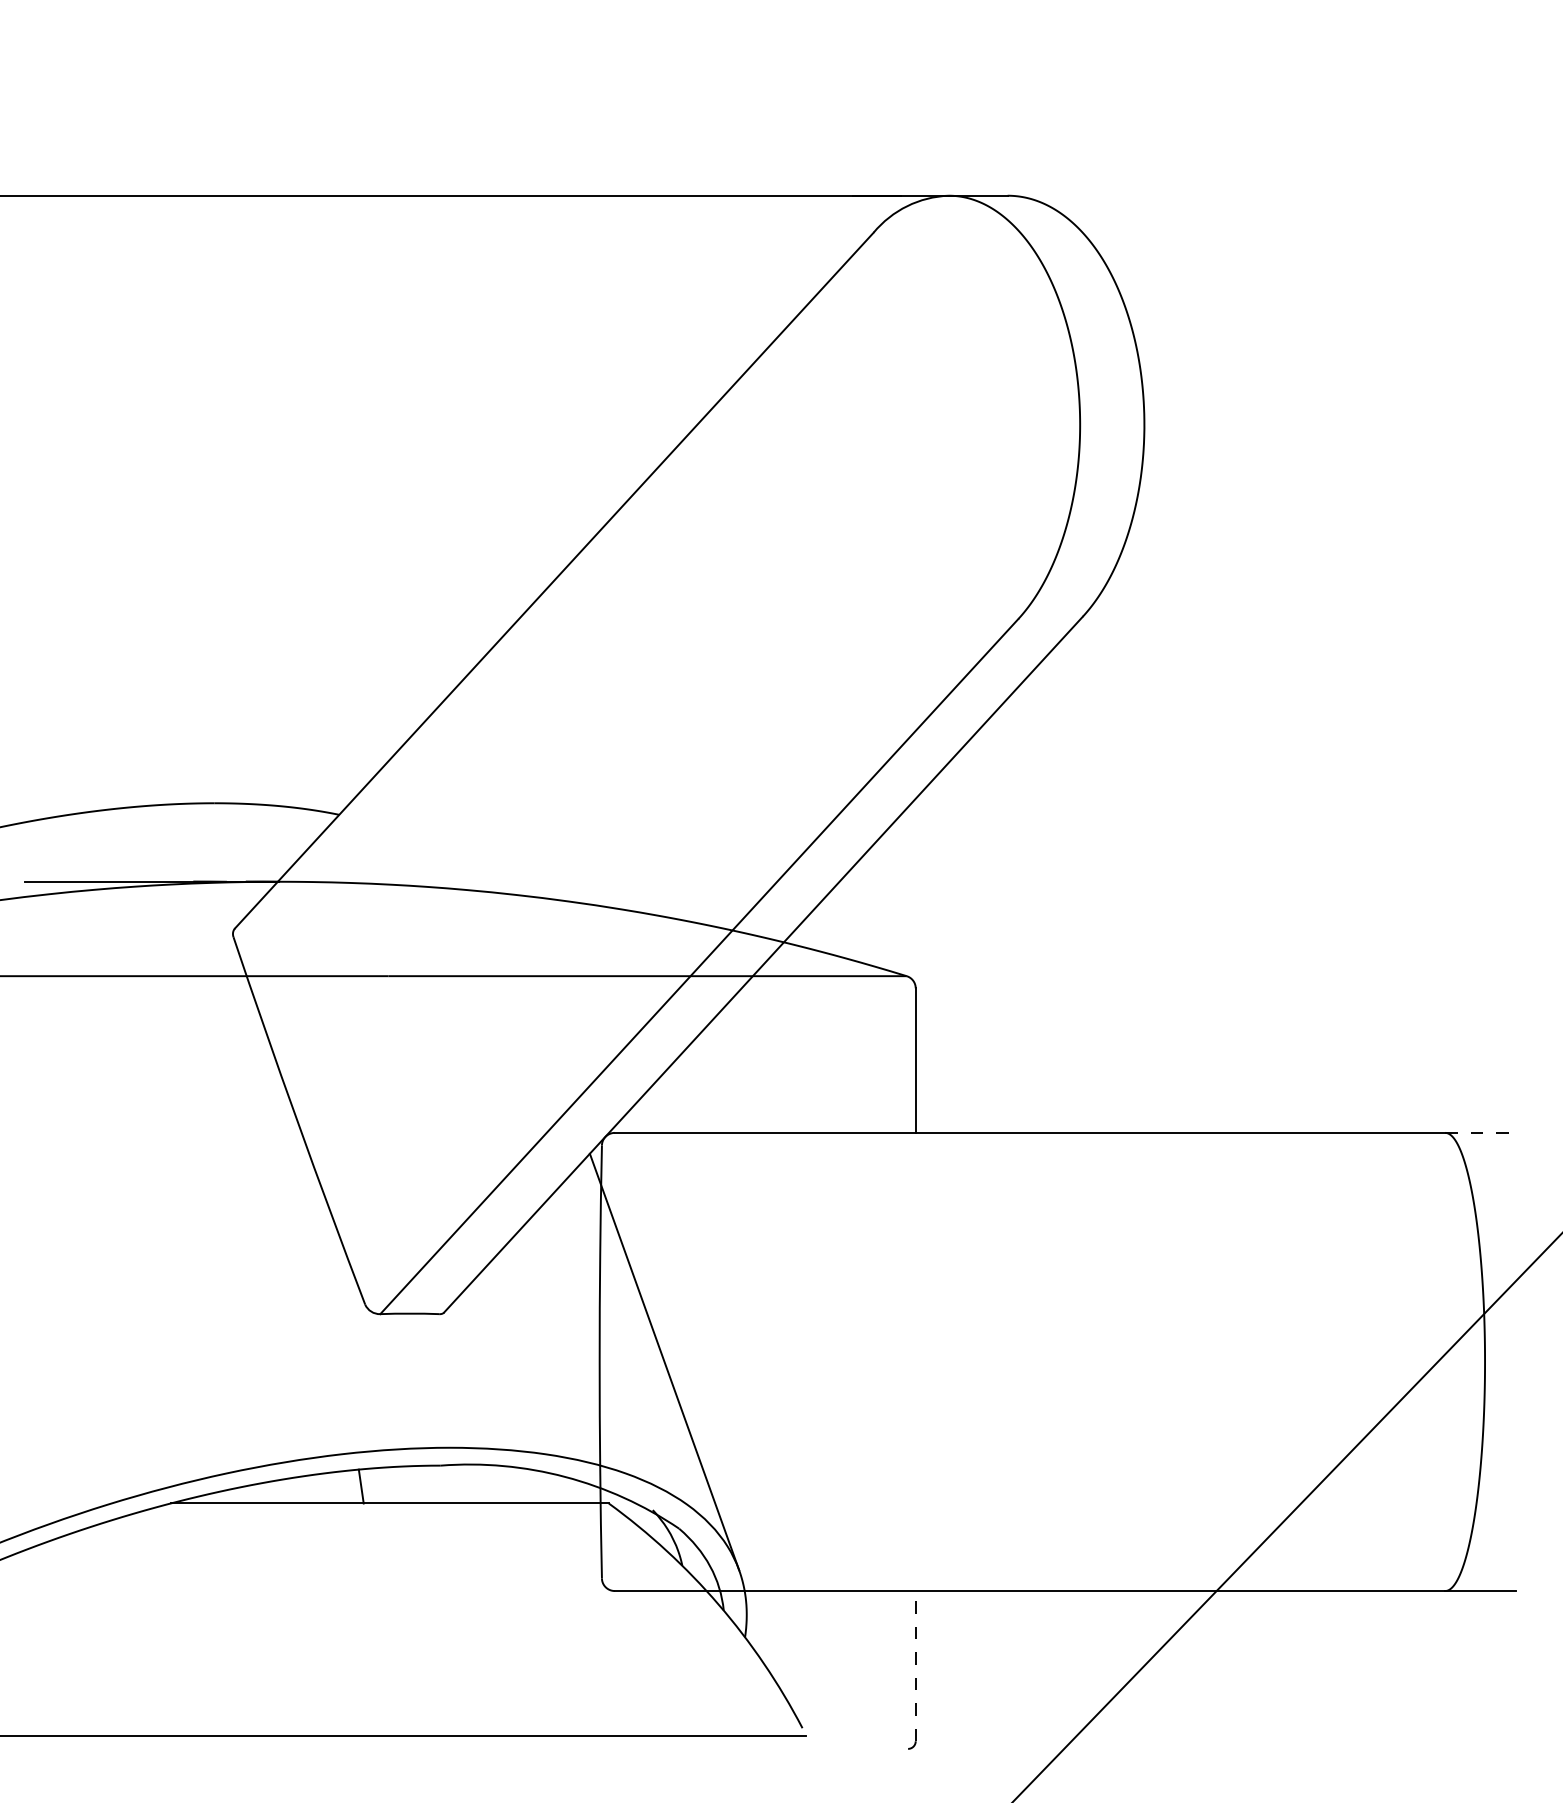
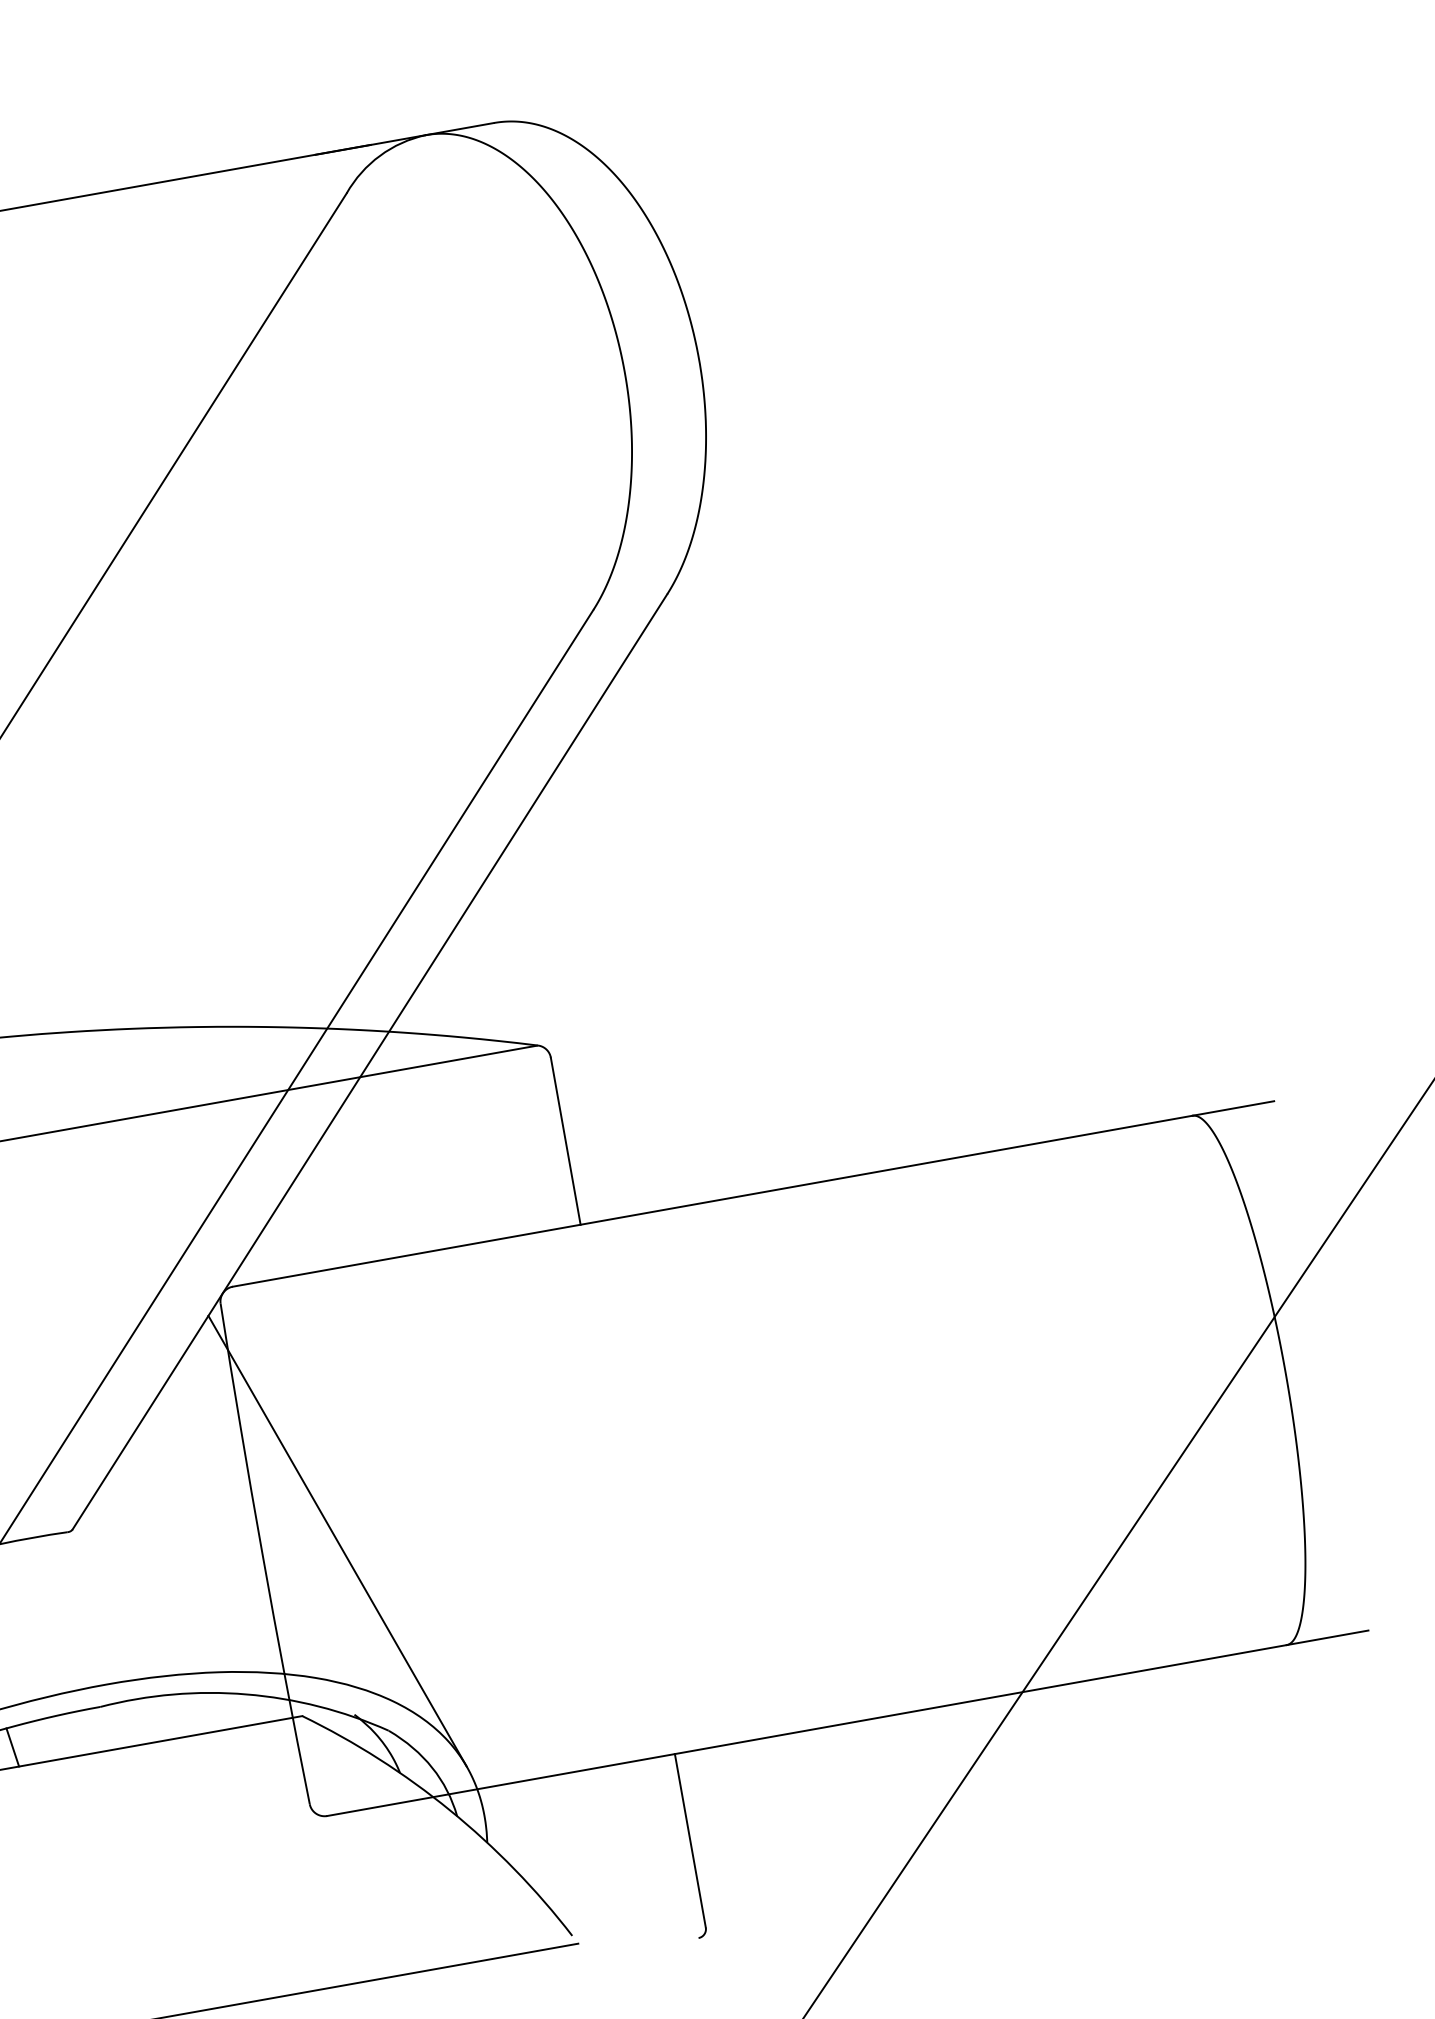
line: (1481, 1132) -> (1234, 1107), dashed -> solid
line: (915, 1665) -> (689, 1840), dashed -> solid

